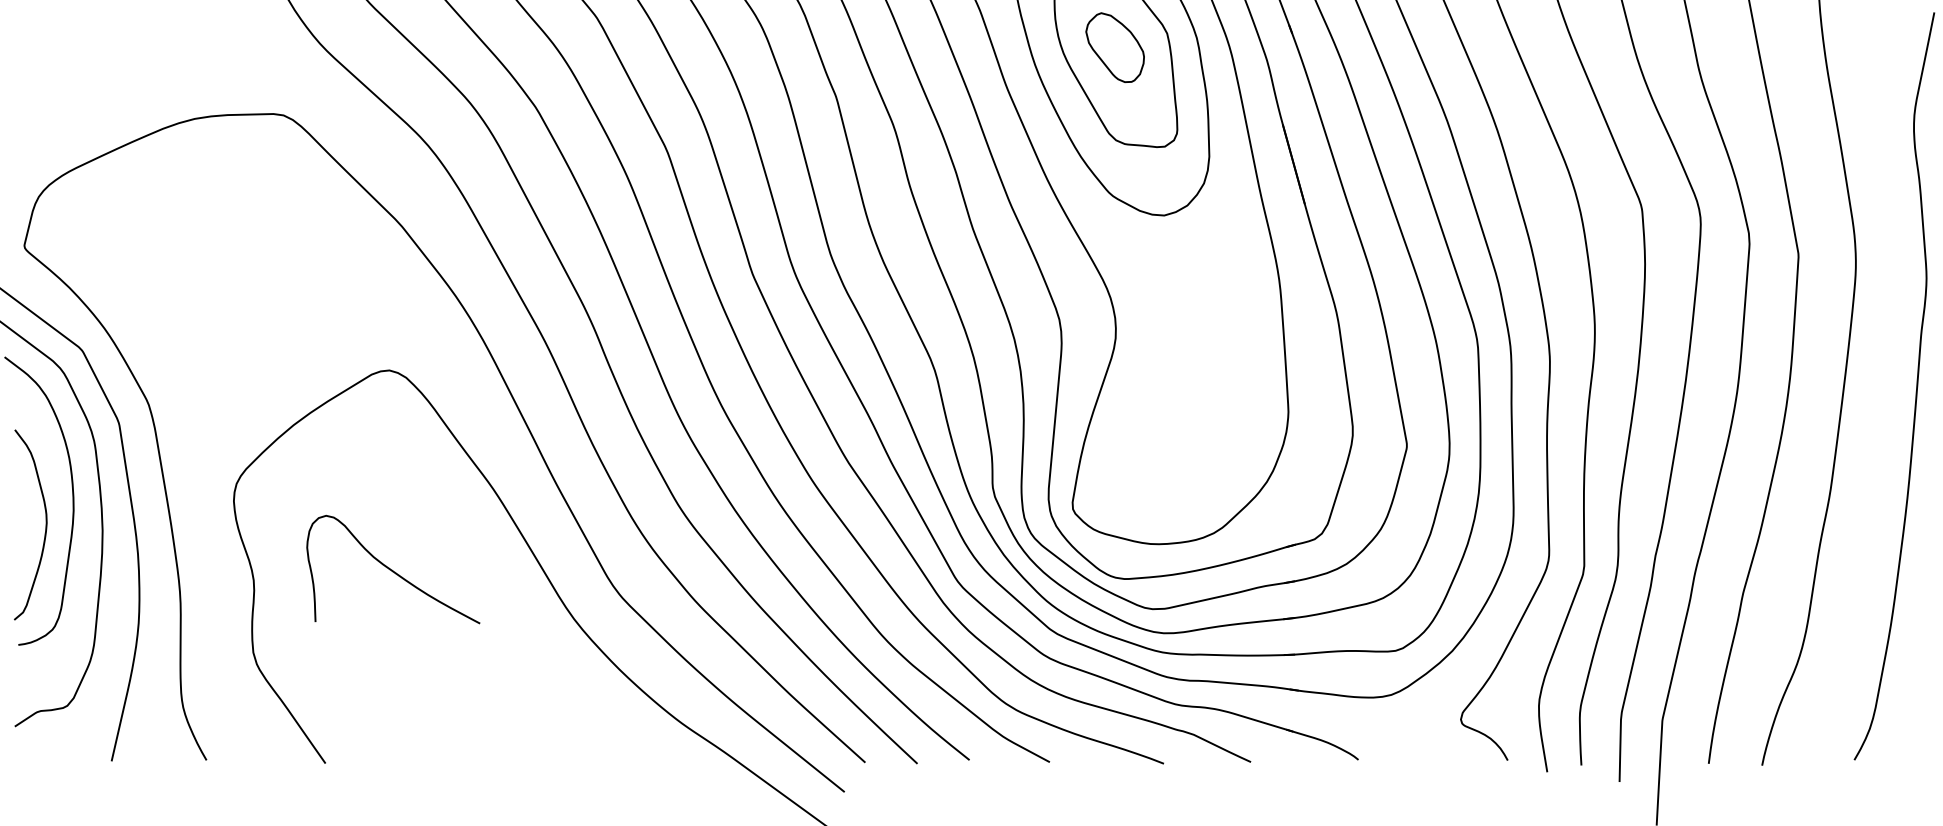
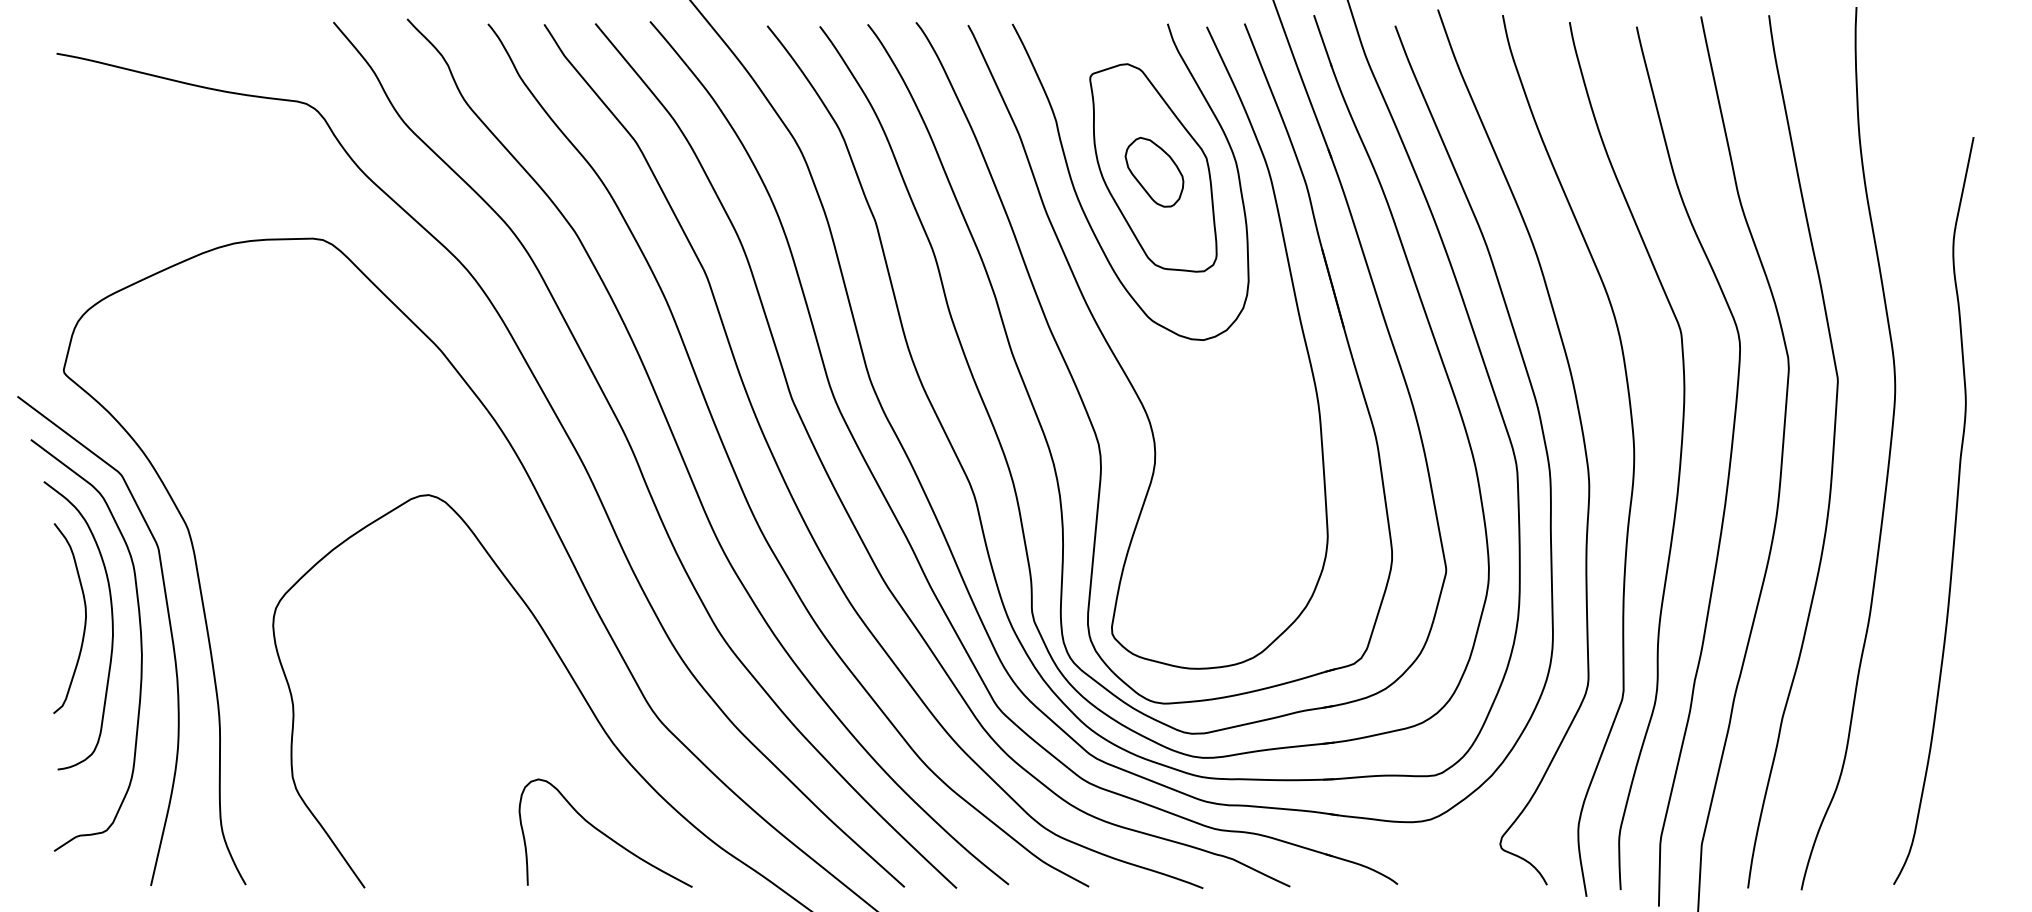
curve: (45, 525) -> (84, 619), moved
curve: (392, 569) -> (604, 833), moved

